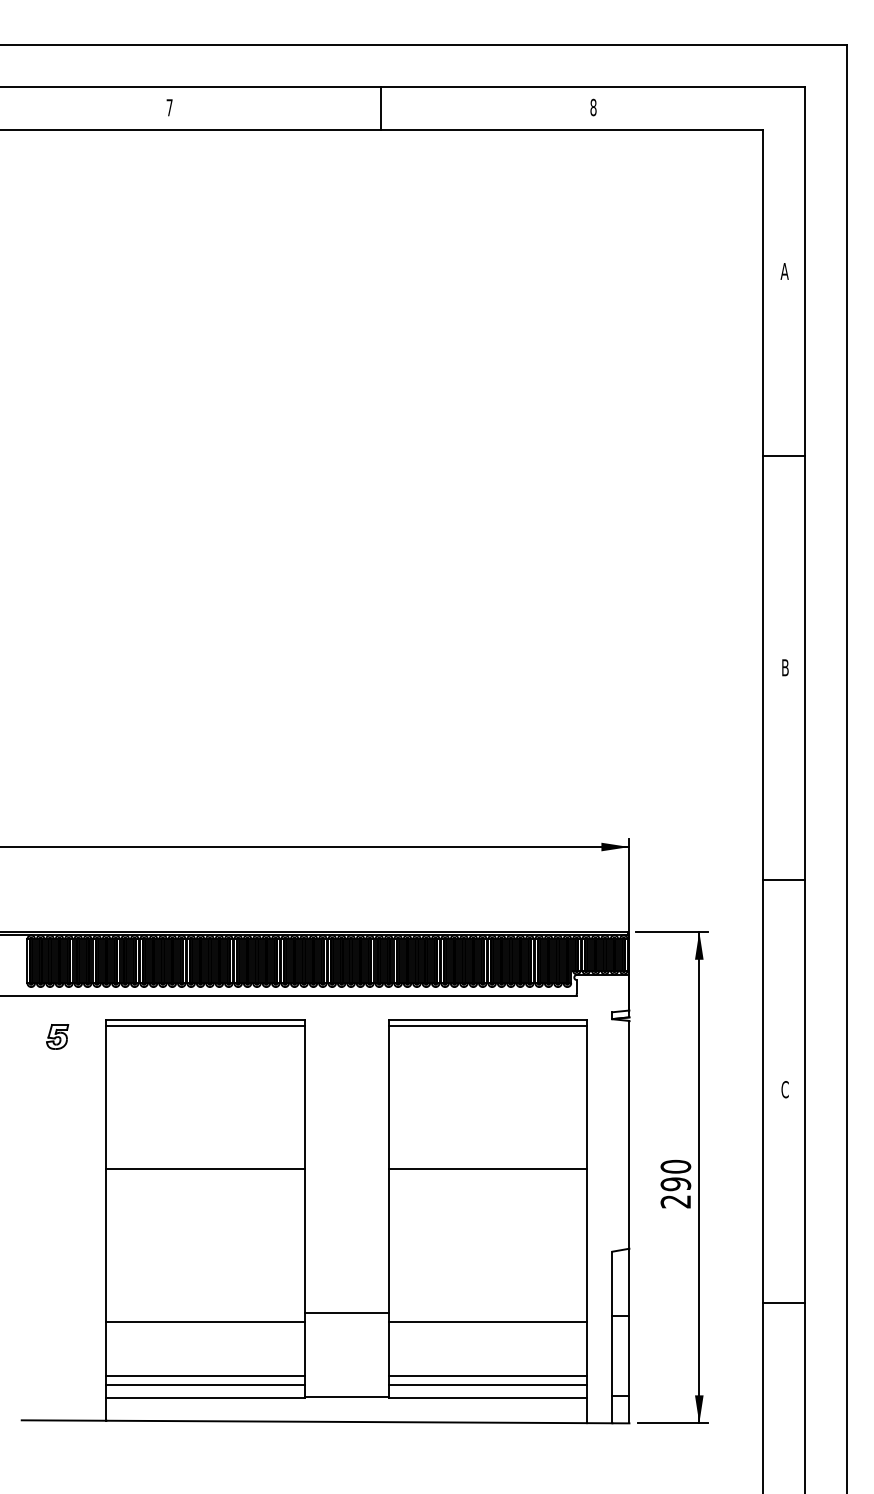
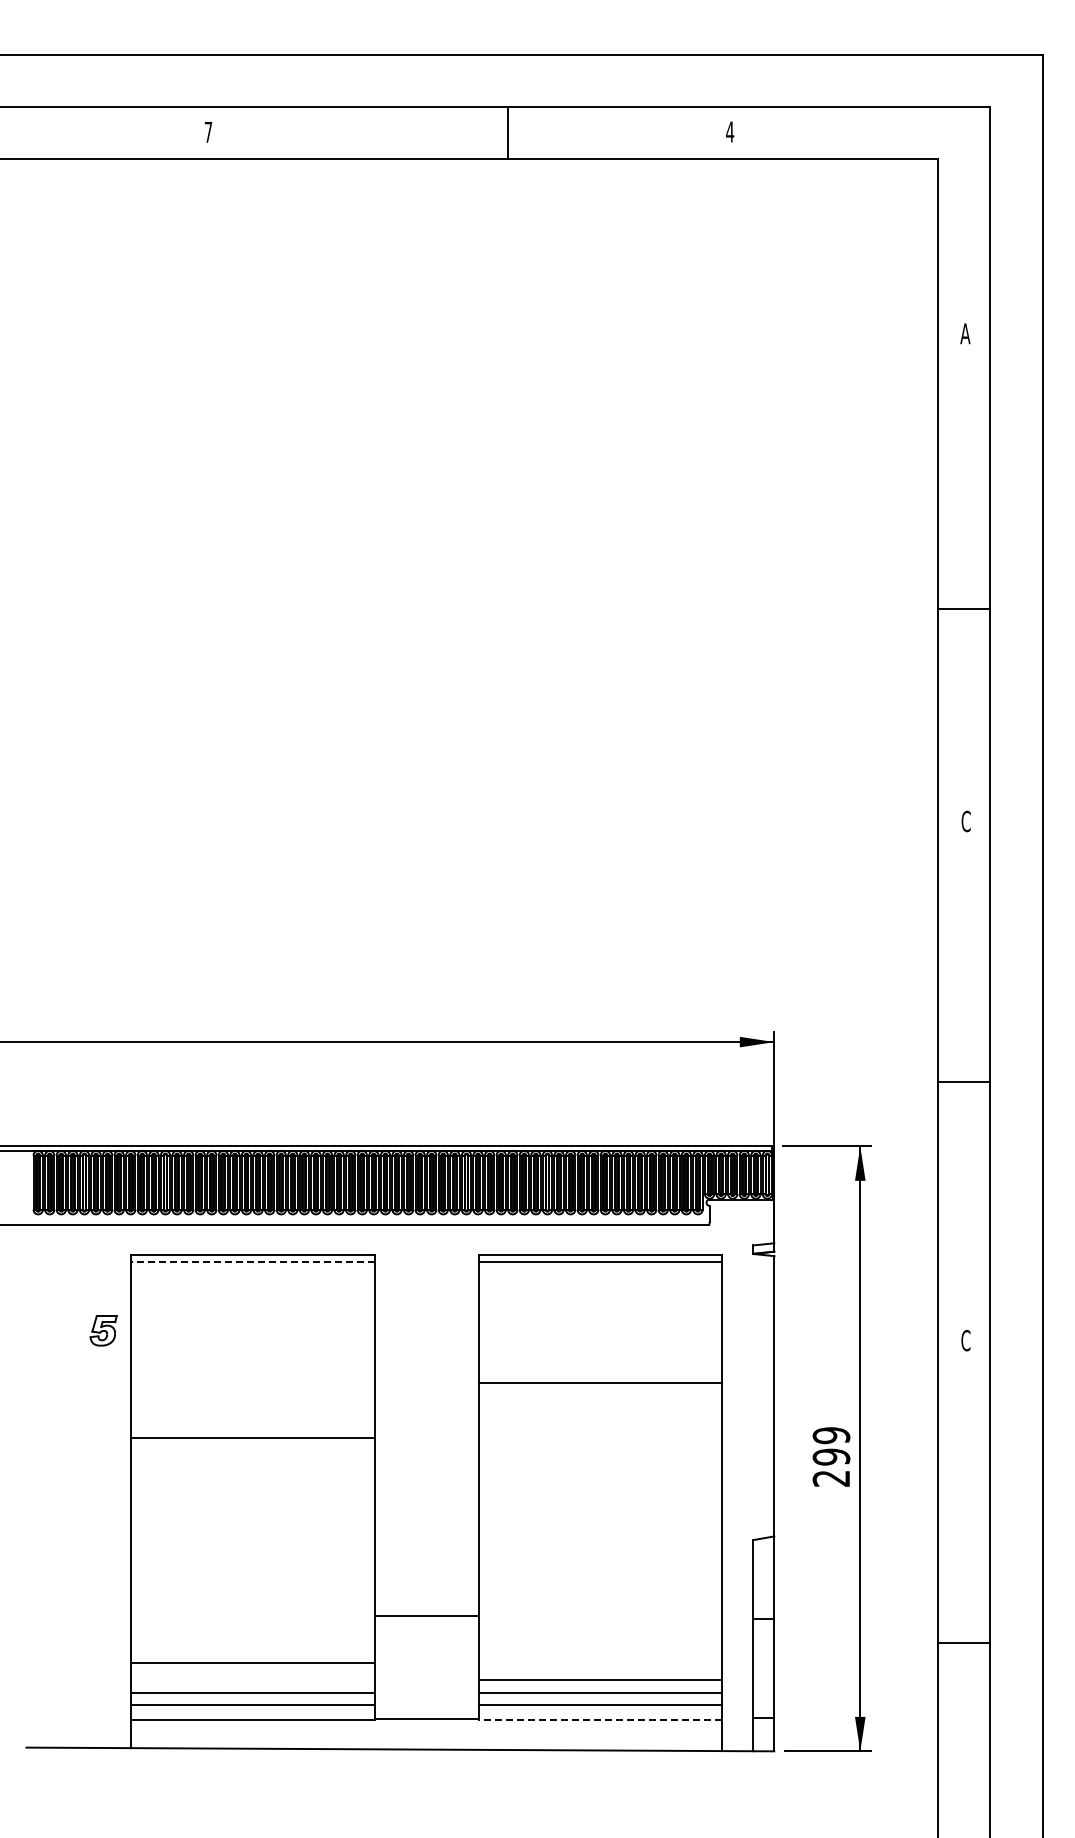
text: (593, 107) -> (730, 131), 8 -> 4
line: (381, 108) -> (508, 133), moved
line: (783, 455) -> (964, 608), moved
text: (784, 667) -> (965, 821), B -> C
line: (205, 1026) -> (252, 1262), solid -> dashed
part: (57, 1036) -> (103, 1330), moved
text: (675, 1166) -> (831, 1435), 290 -> 299
line: (488, 1169) -> (600, 1383), moved
line: (783, 1303) -> (964, 1642), moved
line: (205, 1321) -> (252, 1663), moved
line: (488, 1321) -> (600, 1680), moved
line: (488, 1397) -> (600, 1719), solid -> dashed

